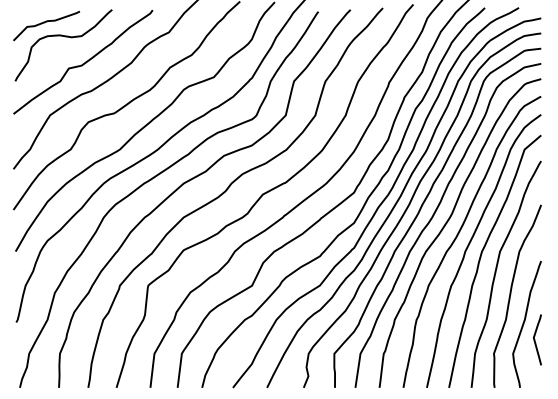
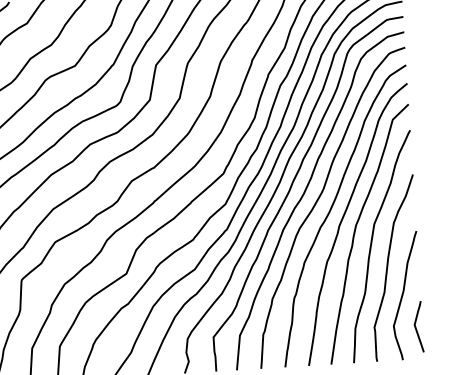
curve: (535, 339) -> (416, 326), moved

